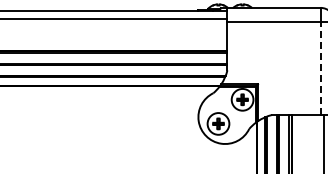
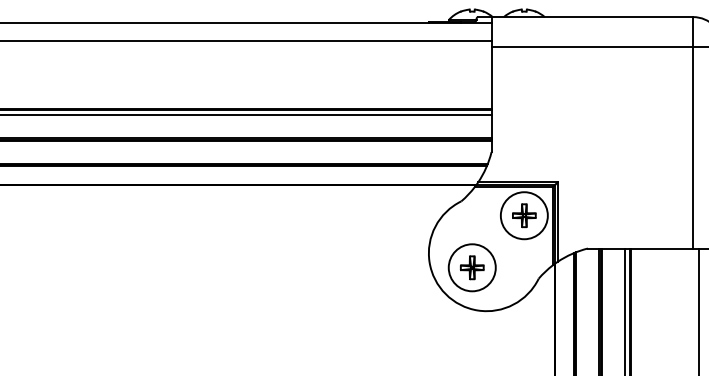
line: (320, 68) -> (692, 148), dashed -> solid

